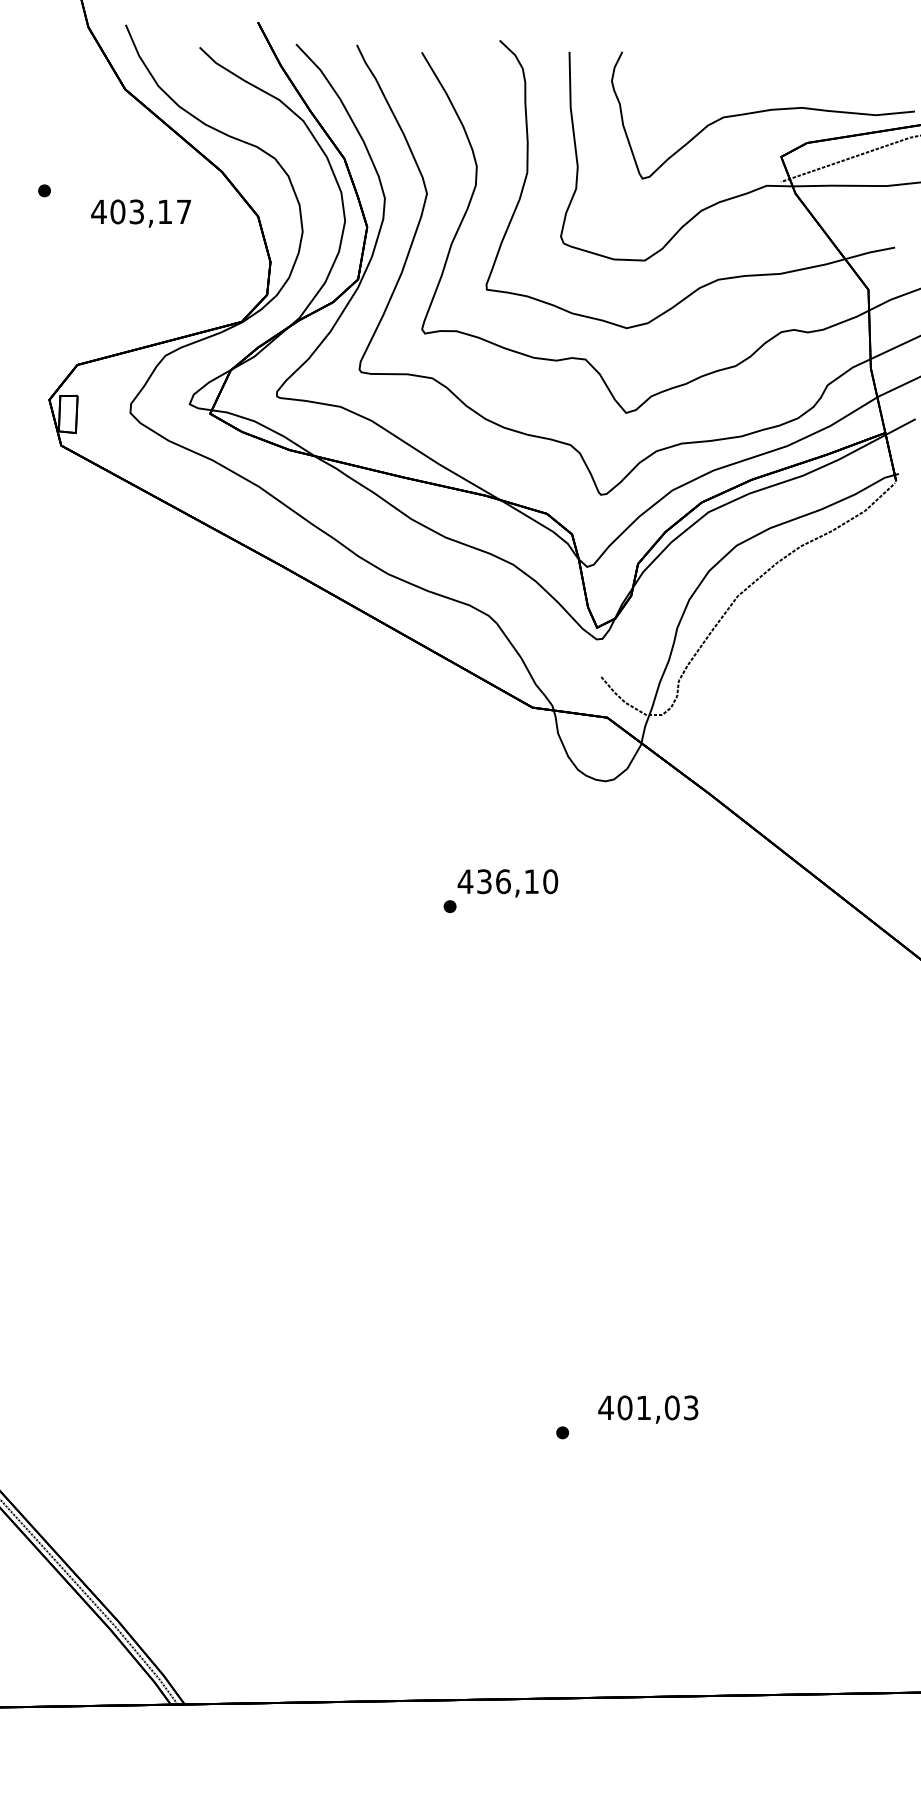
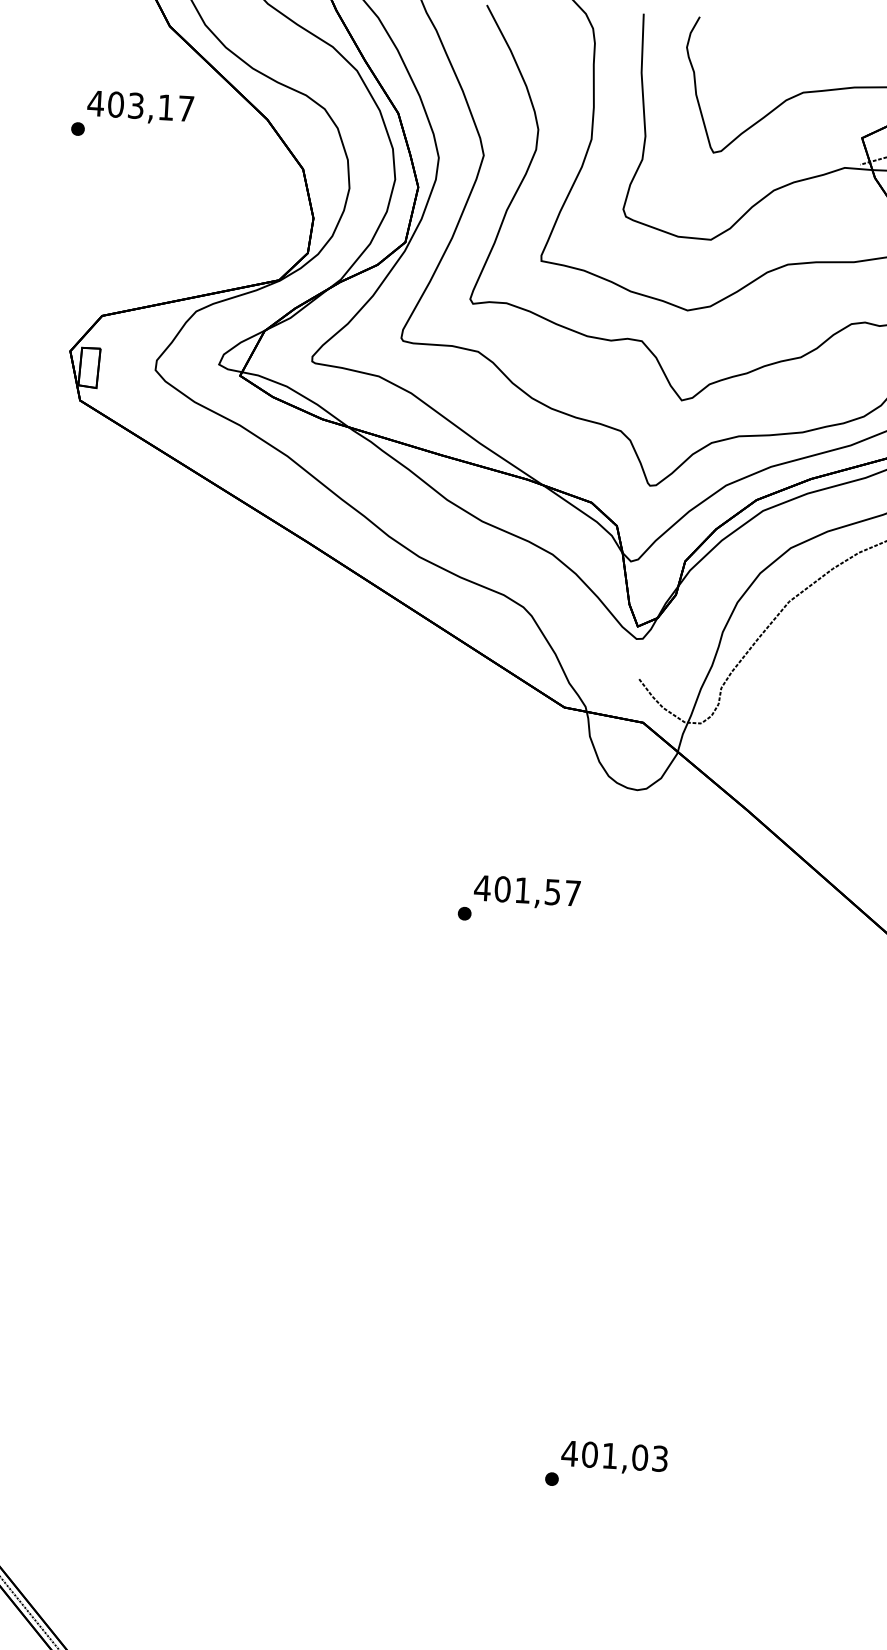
text: (140, 213) -> (139, 107), moved
text: (517, 881) -> (537, 891), 436,10 -> 401,57
text: (648, 1409) -> (614, 1457), moved

